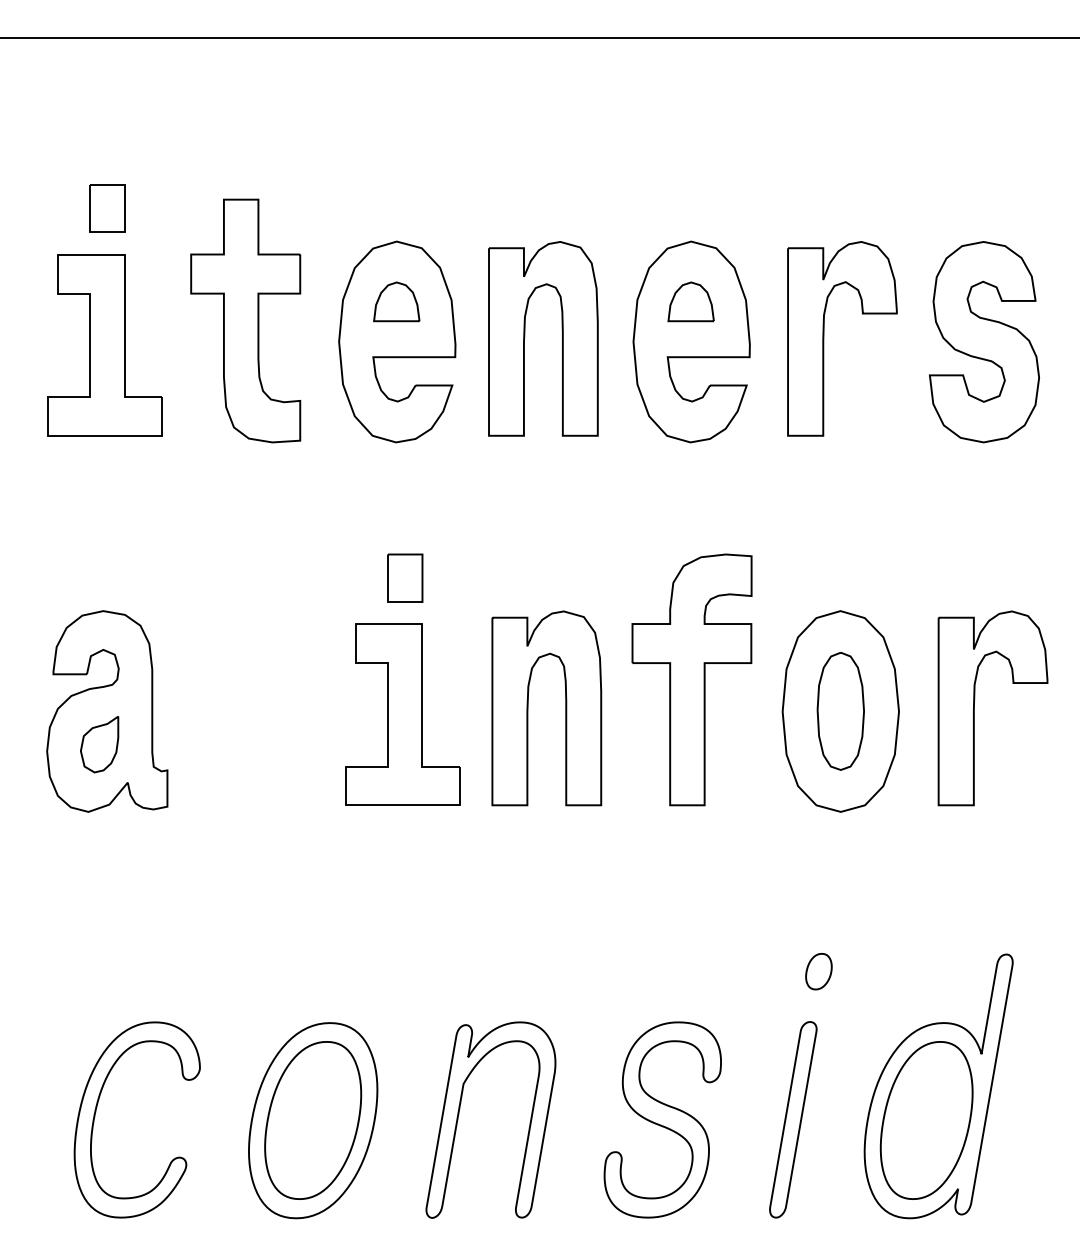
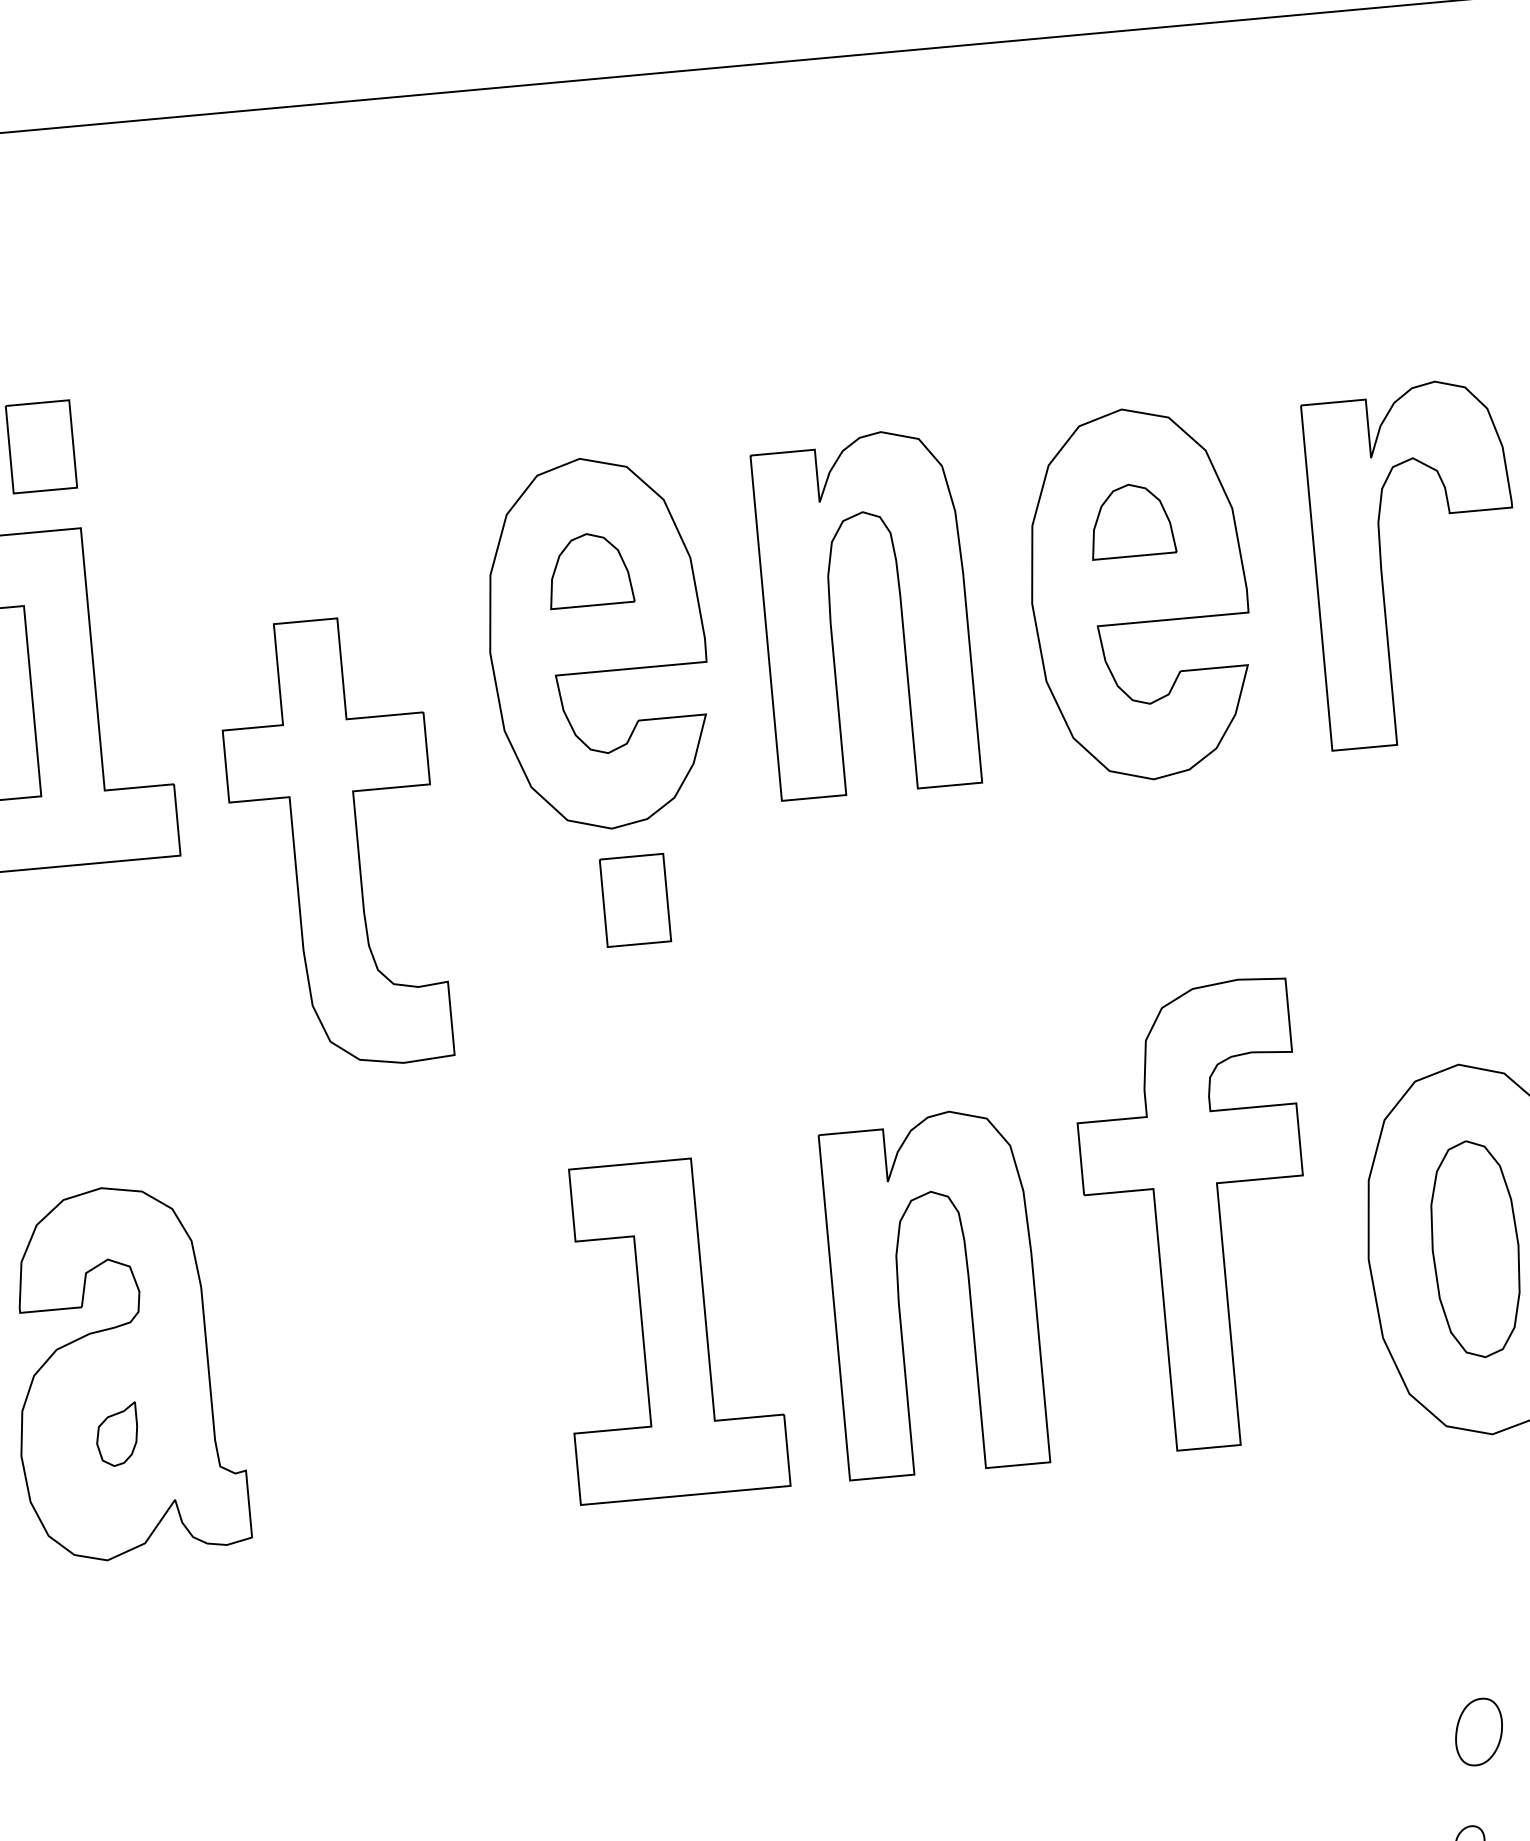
part: (245, 320) -> (333, 842), moved
part: (405, 577) -> (635, 899), moved
part: (99, 744) -> (116, 1434), size x0.6

